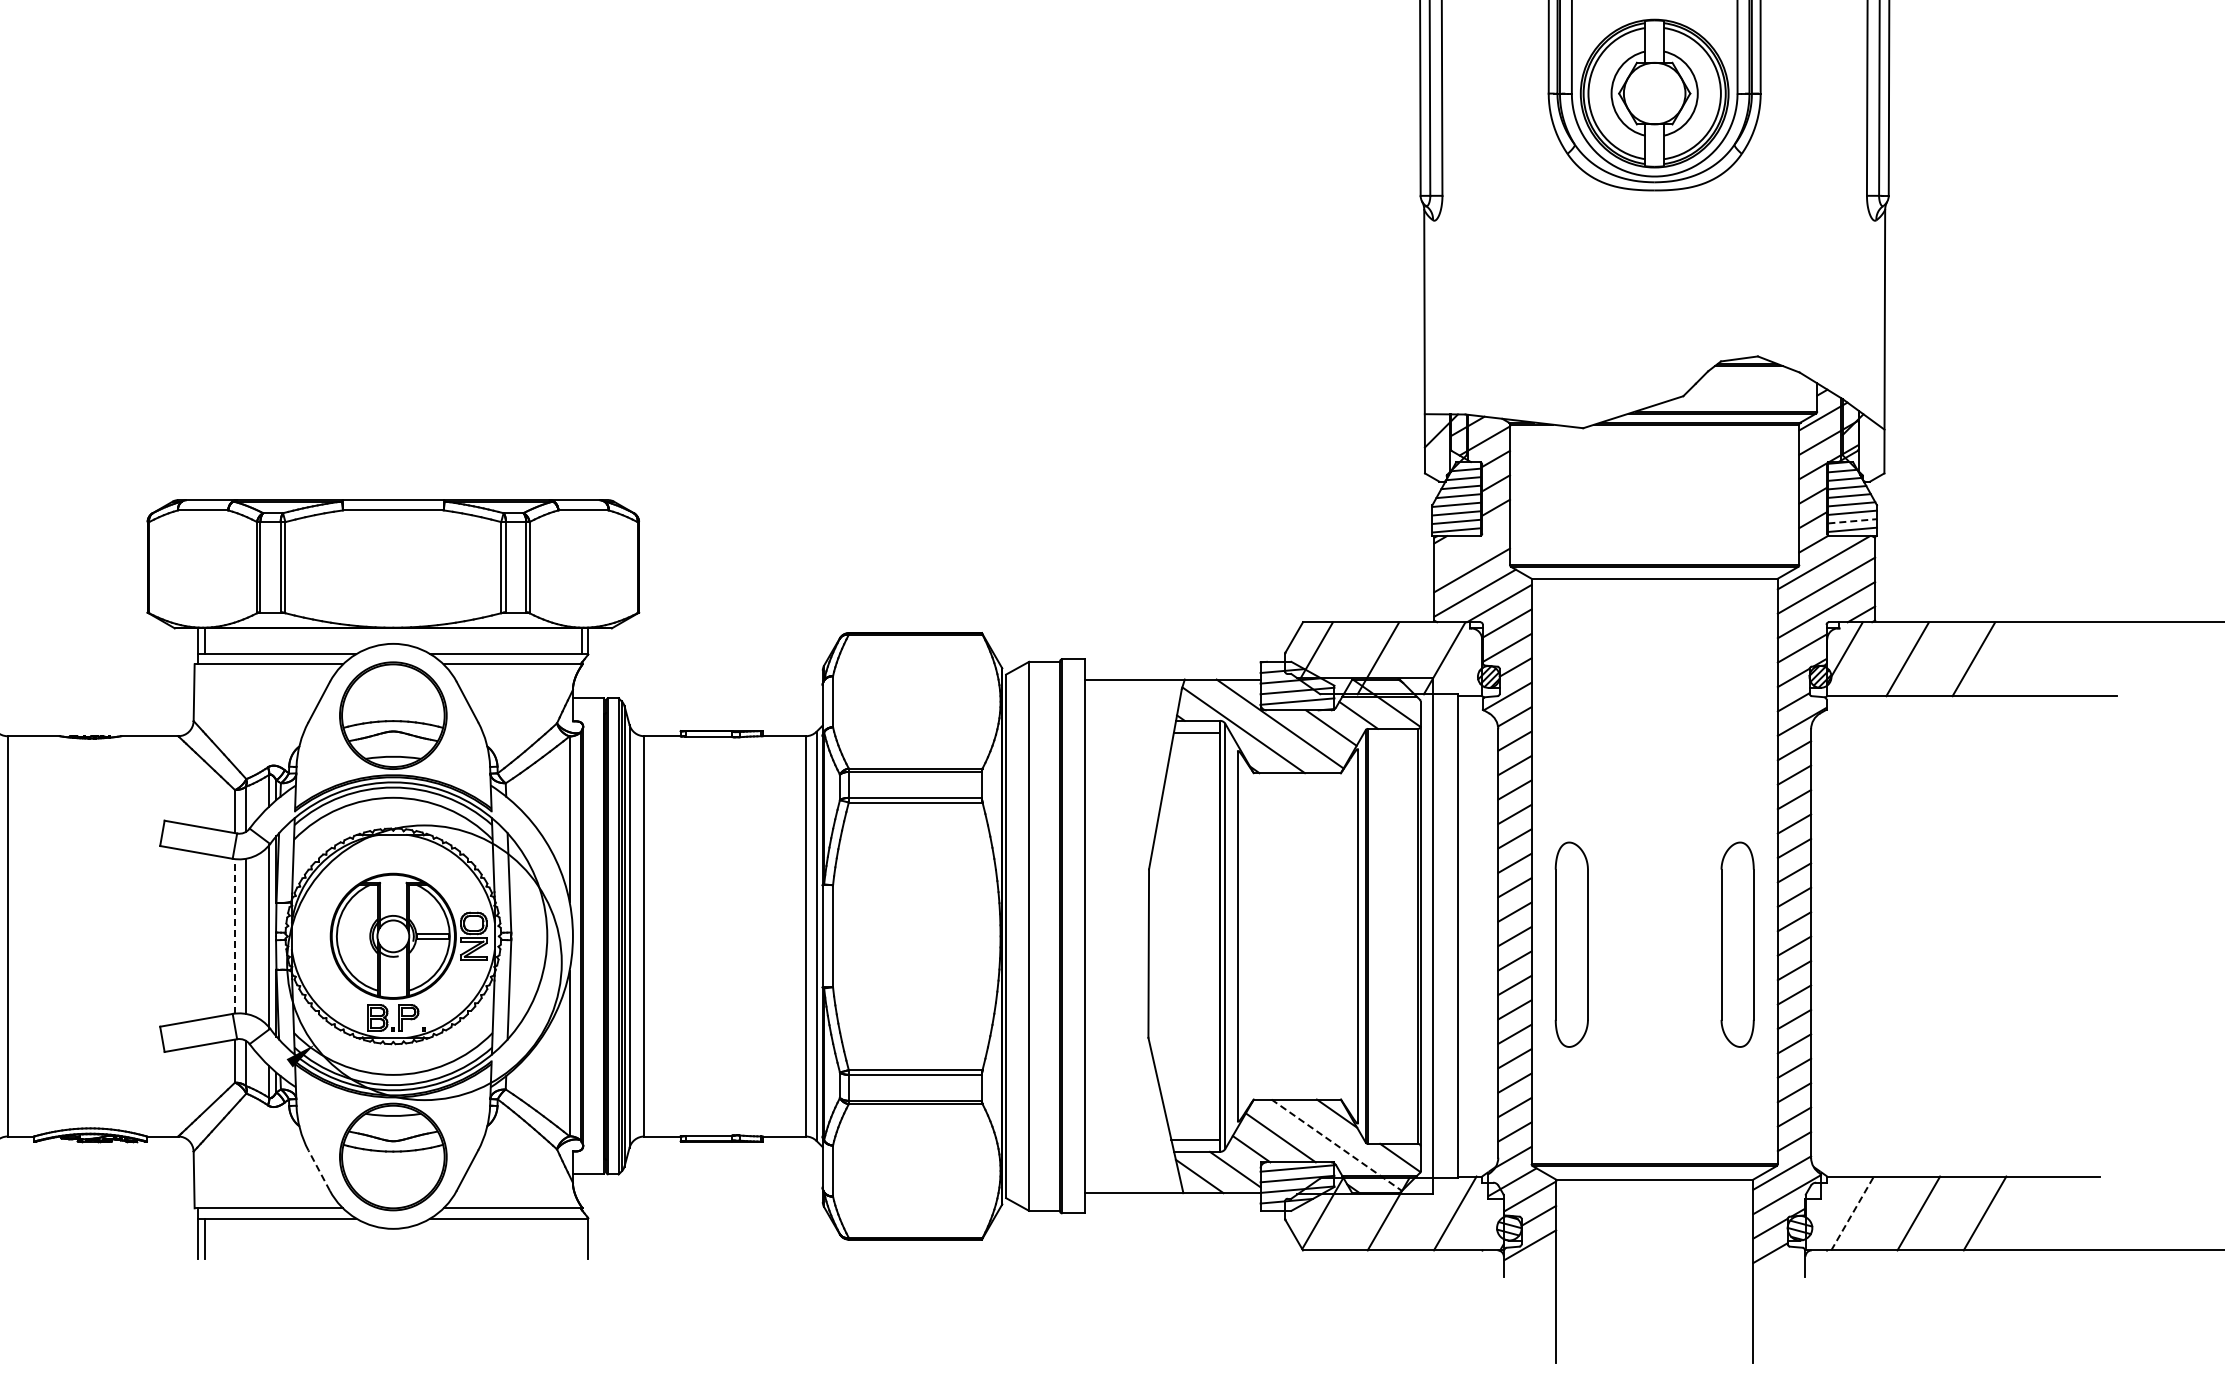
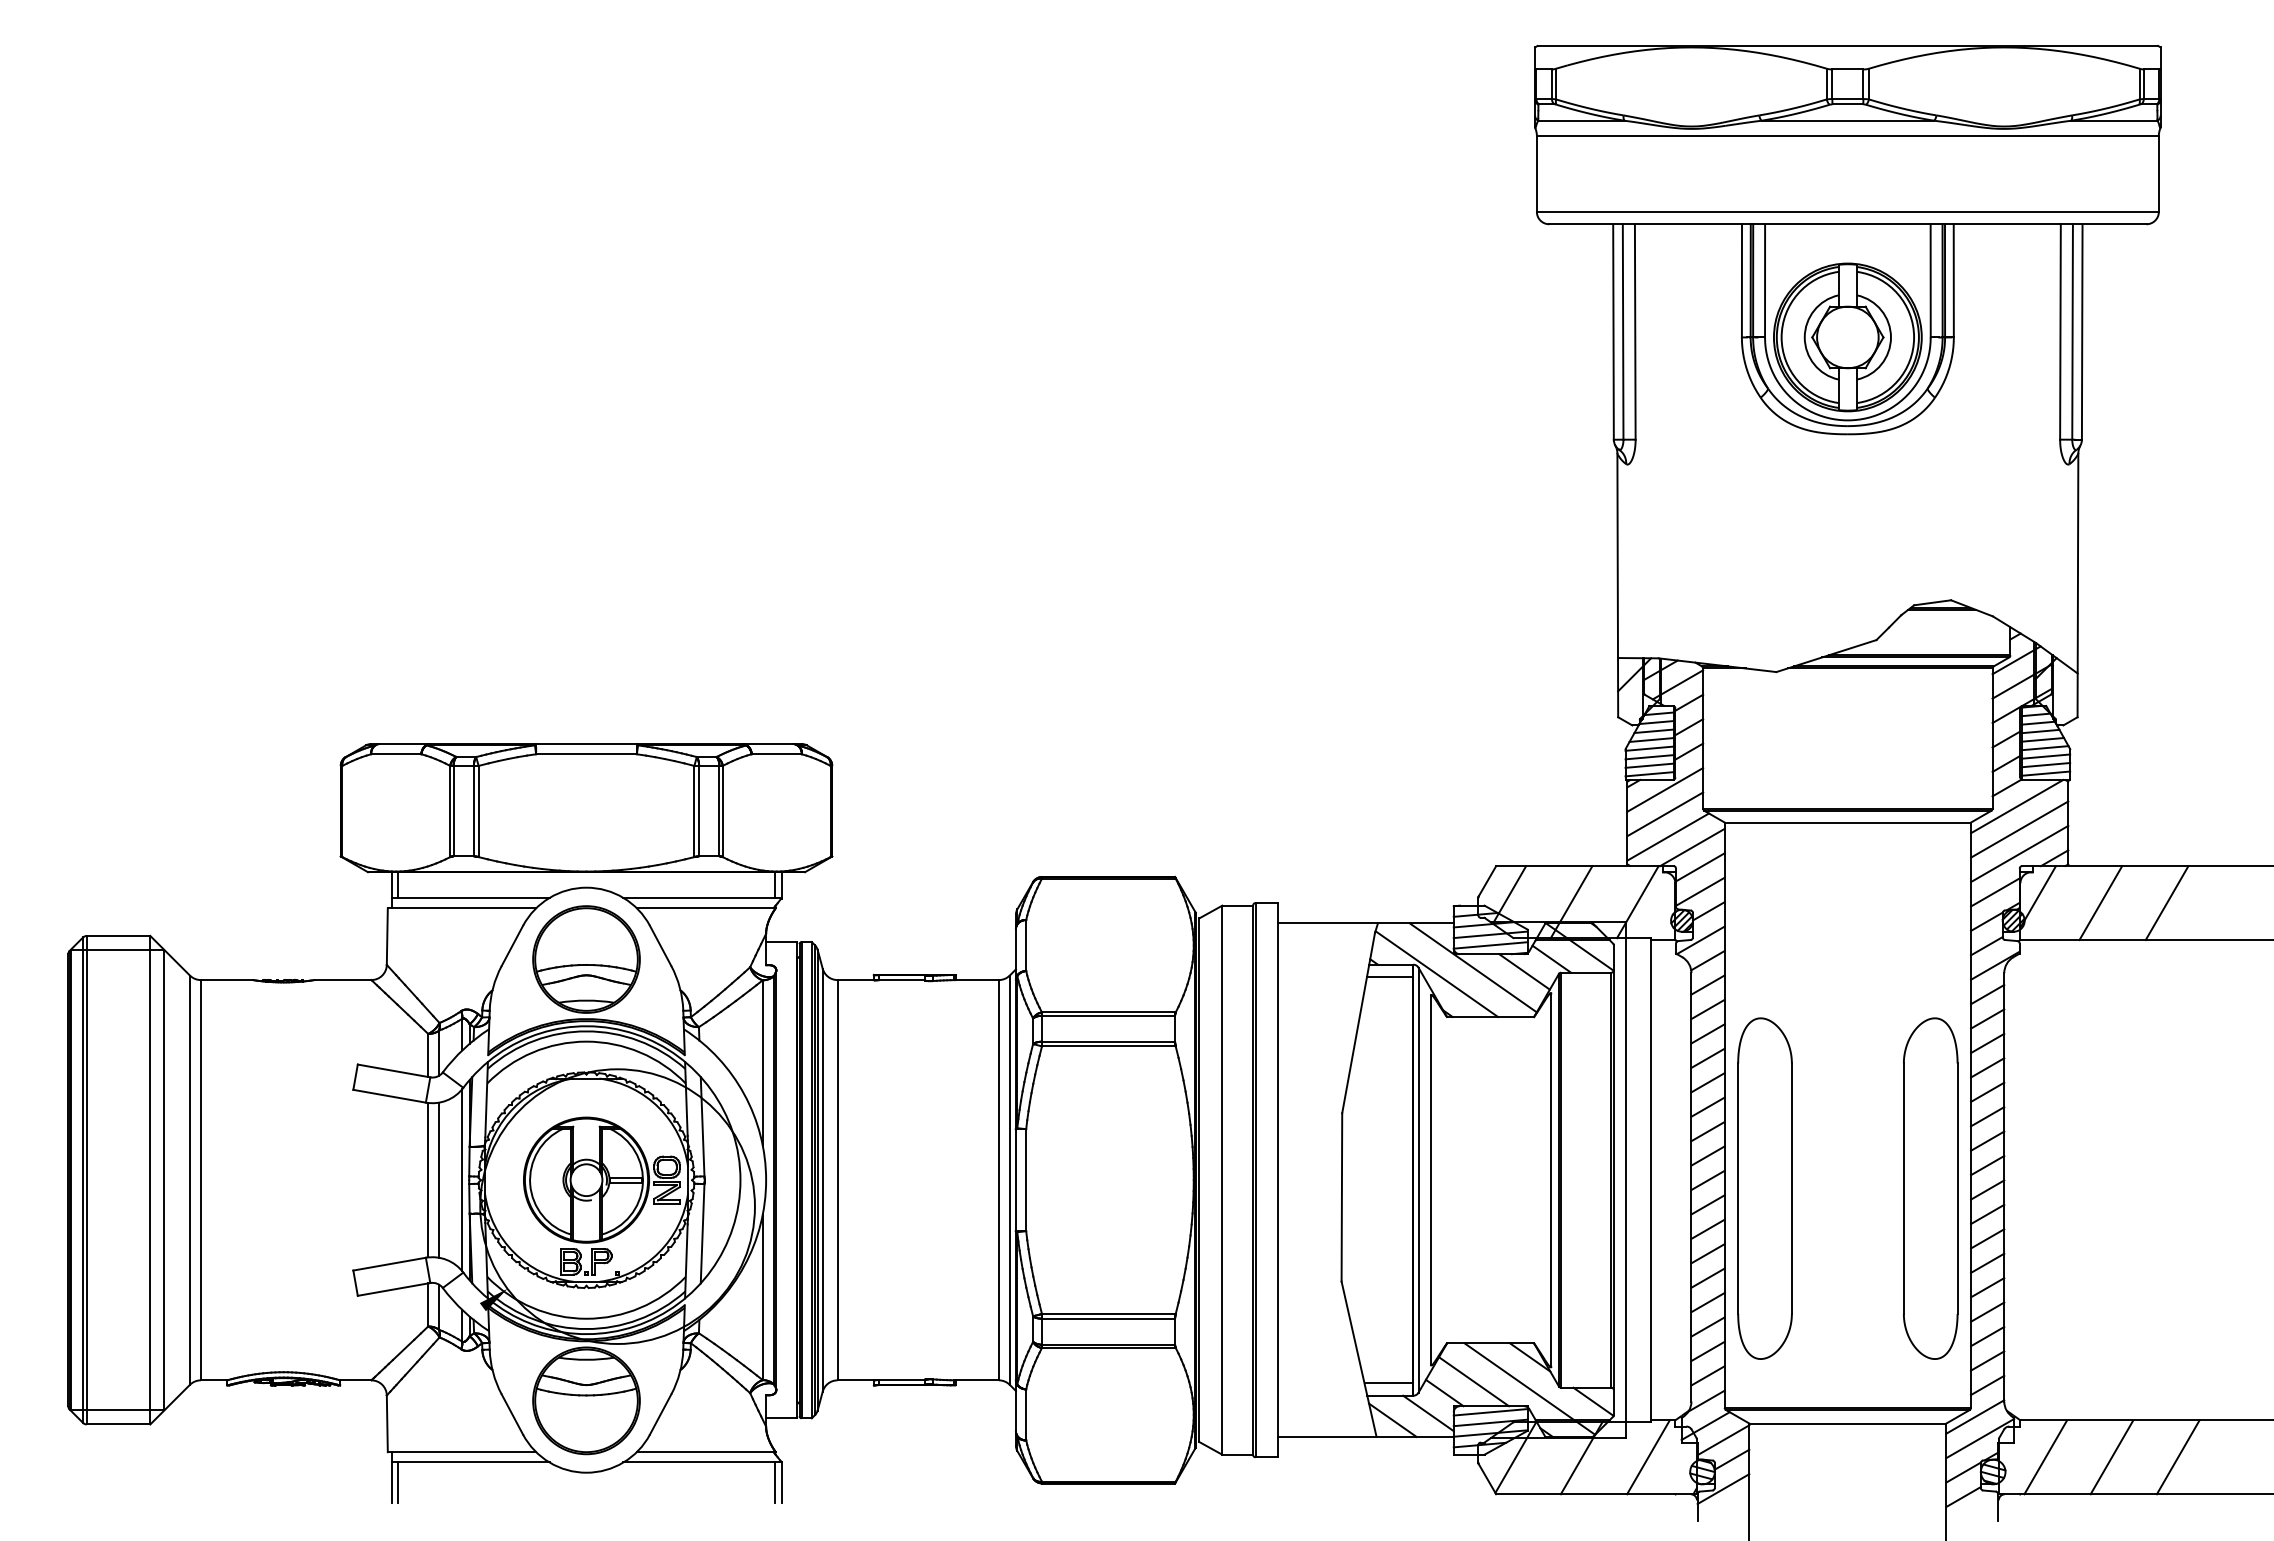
line: (1853, 521) -> (2046, 765), dashed -> solid
line: (1472, 545) -> (1665, 789), added
line: (235, 935) -> (428, 1179), dashed -> solid
part: (1571, 944) -> (1764, 1188), size x1.67
part: (1737, 944) -> (1930, 1188), size x1.67
line: (1336, 1145) -> (1529, 1389), dashed -> solid
line: (319, 1170) -> (512, 1414), dashed -> solid
line: (1852, 1213) -> (2045, 1457), dashed -> solid
line: (581, 1238) -> (774, 1482), added

